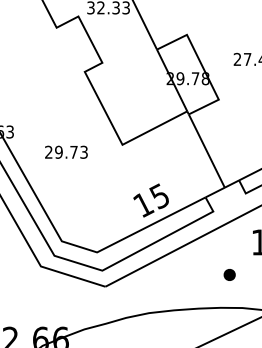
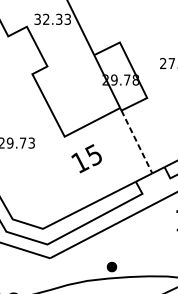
line: (206, 151) -> (136, 142), solid -> dashed
text: (150, 200) -> (86, 158), moved
part: (229, 274) -> (111, 266), moved

